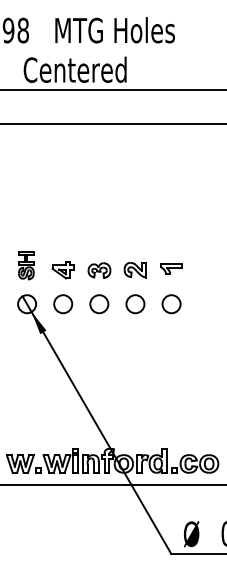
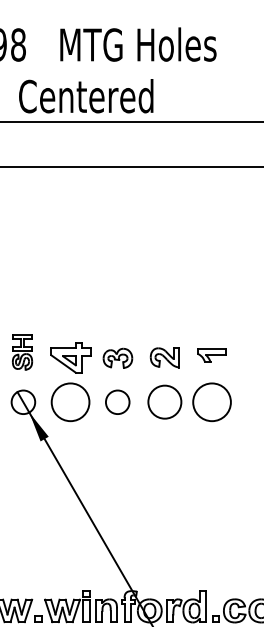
part: (62, 270) -> (69, 358), size x1.4
circle: (63, 304) -> (70, 402), size x1.6
circle: (135, 304) -> (164, 402), size x1.4
circle: (171, 304) -> (211, 402), size x1.6

